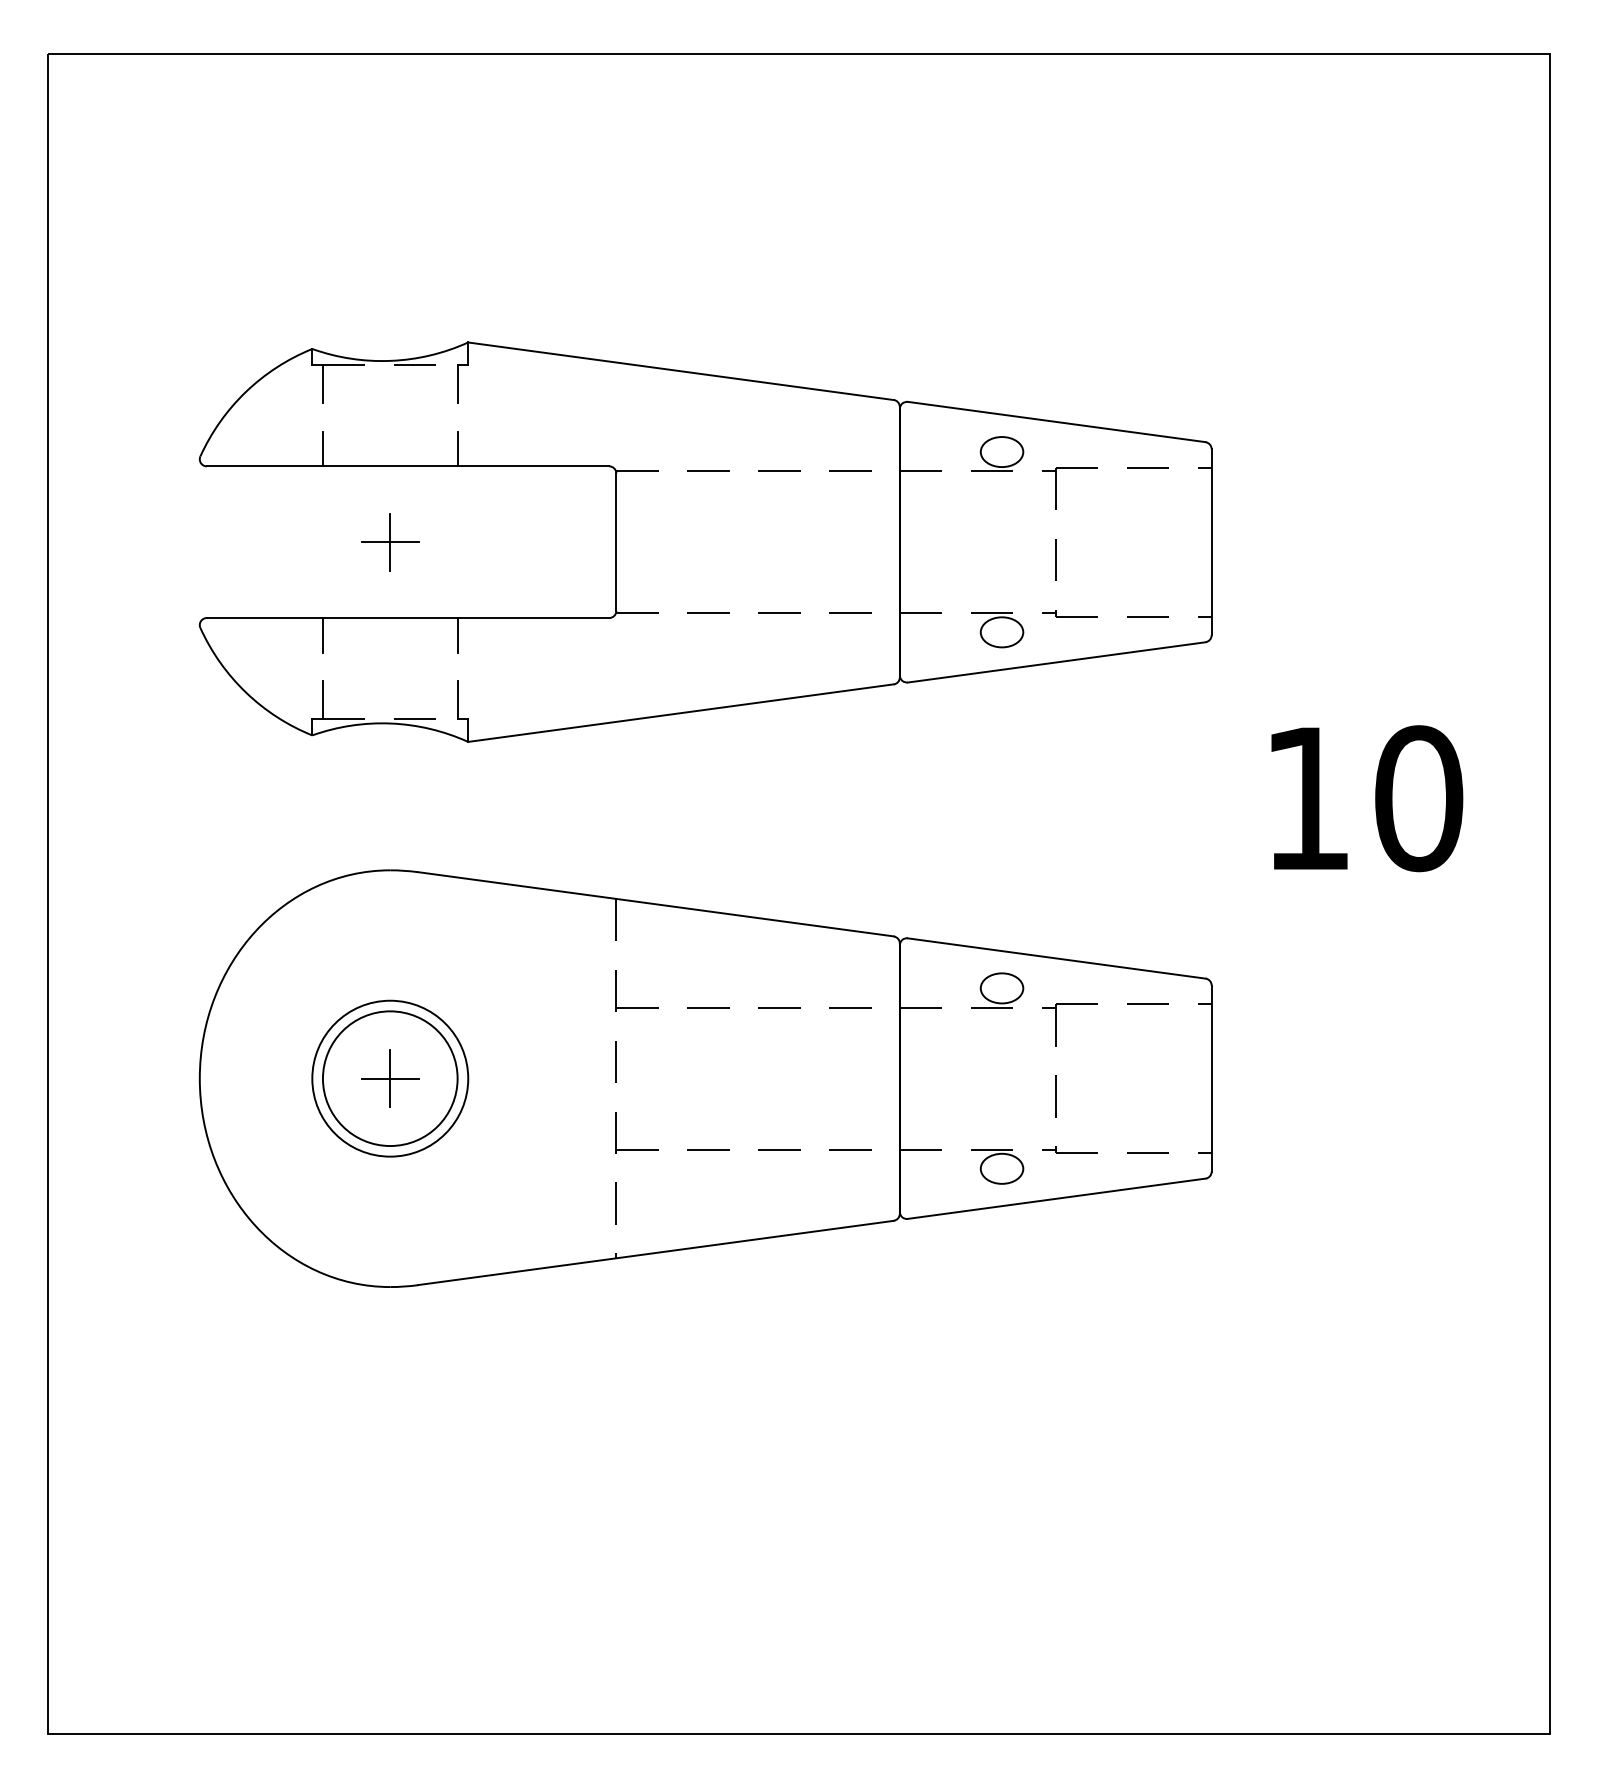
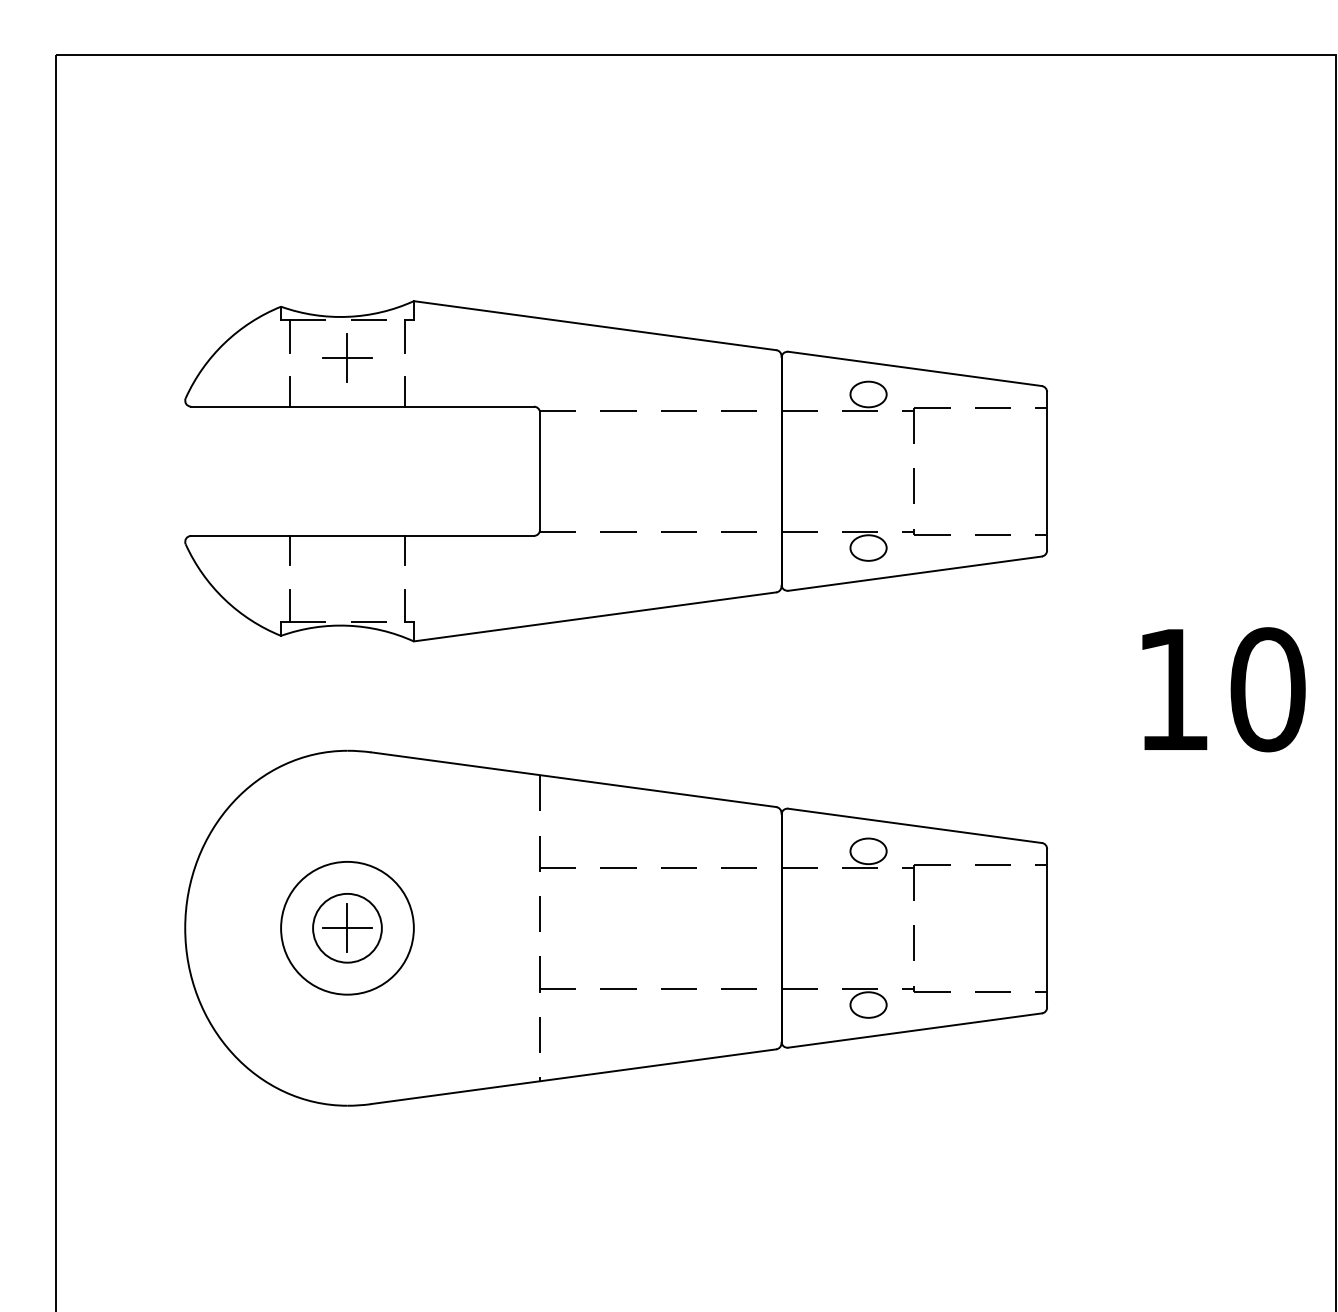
part: (390, 542) -> (347, 358), moved
text: (1367, 798) -> (1224, 689), moved
circle: (389, 1078) -> (346, 928), size x0.6

